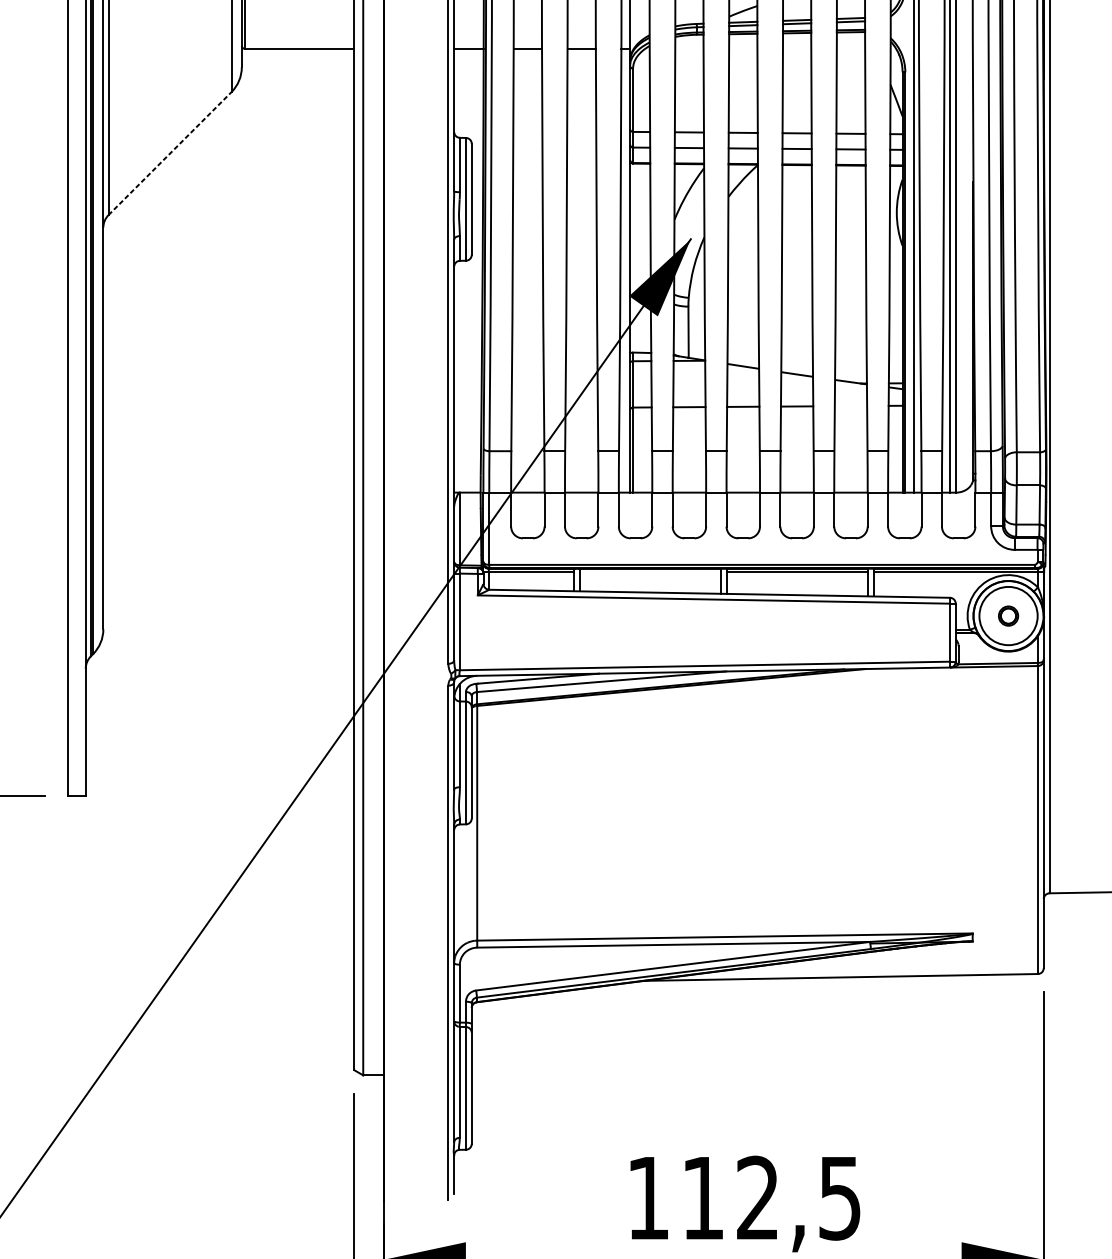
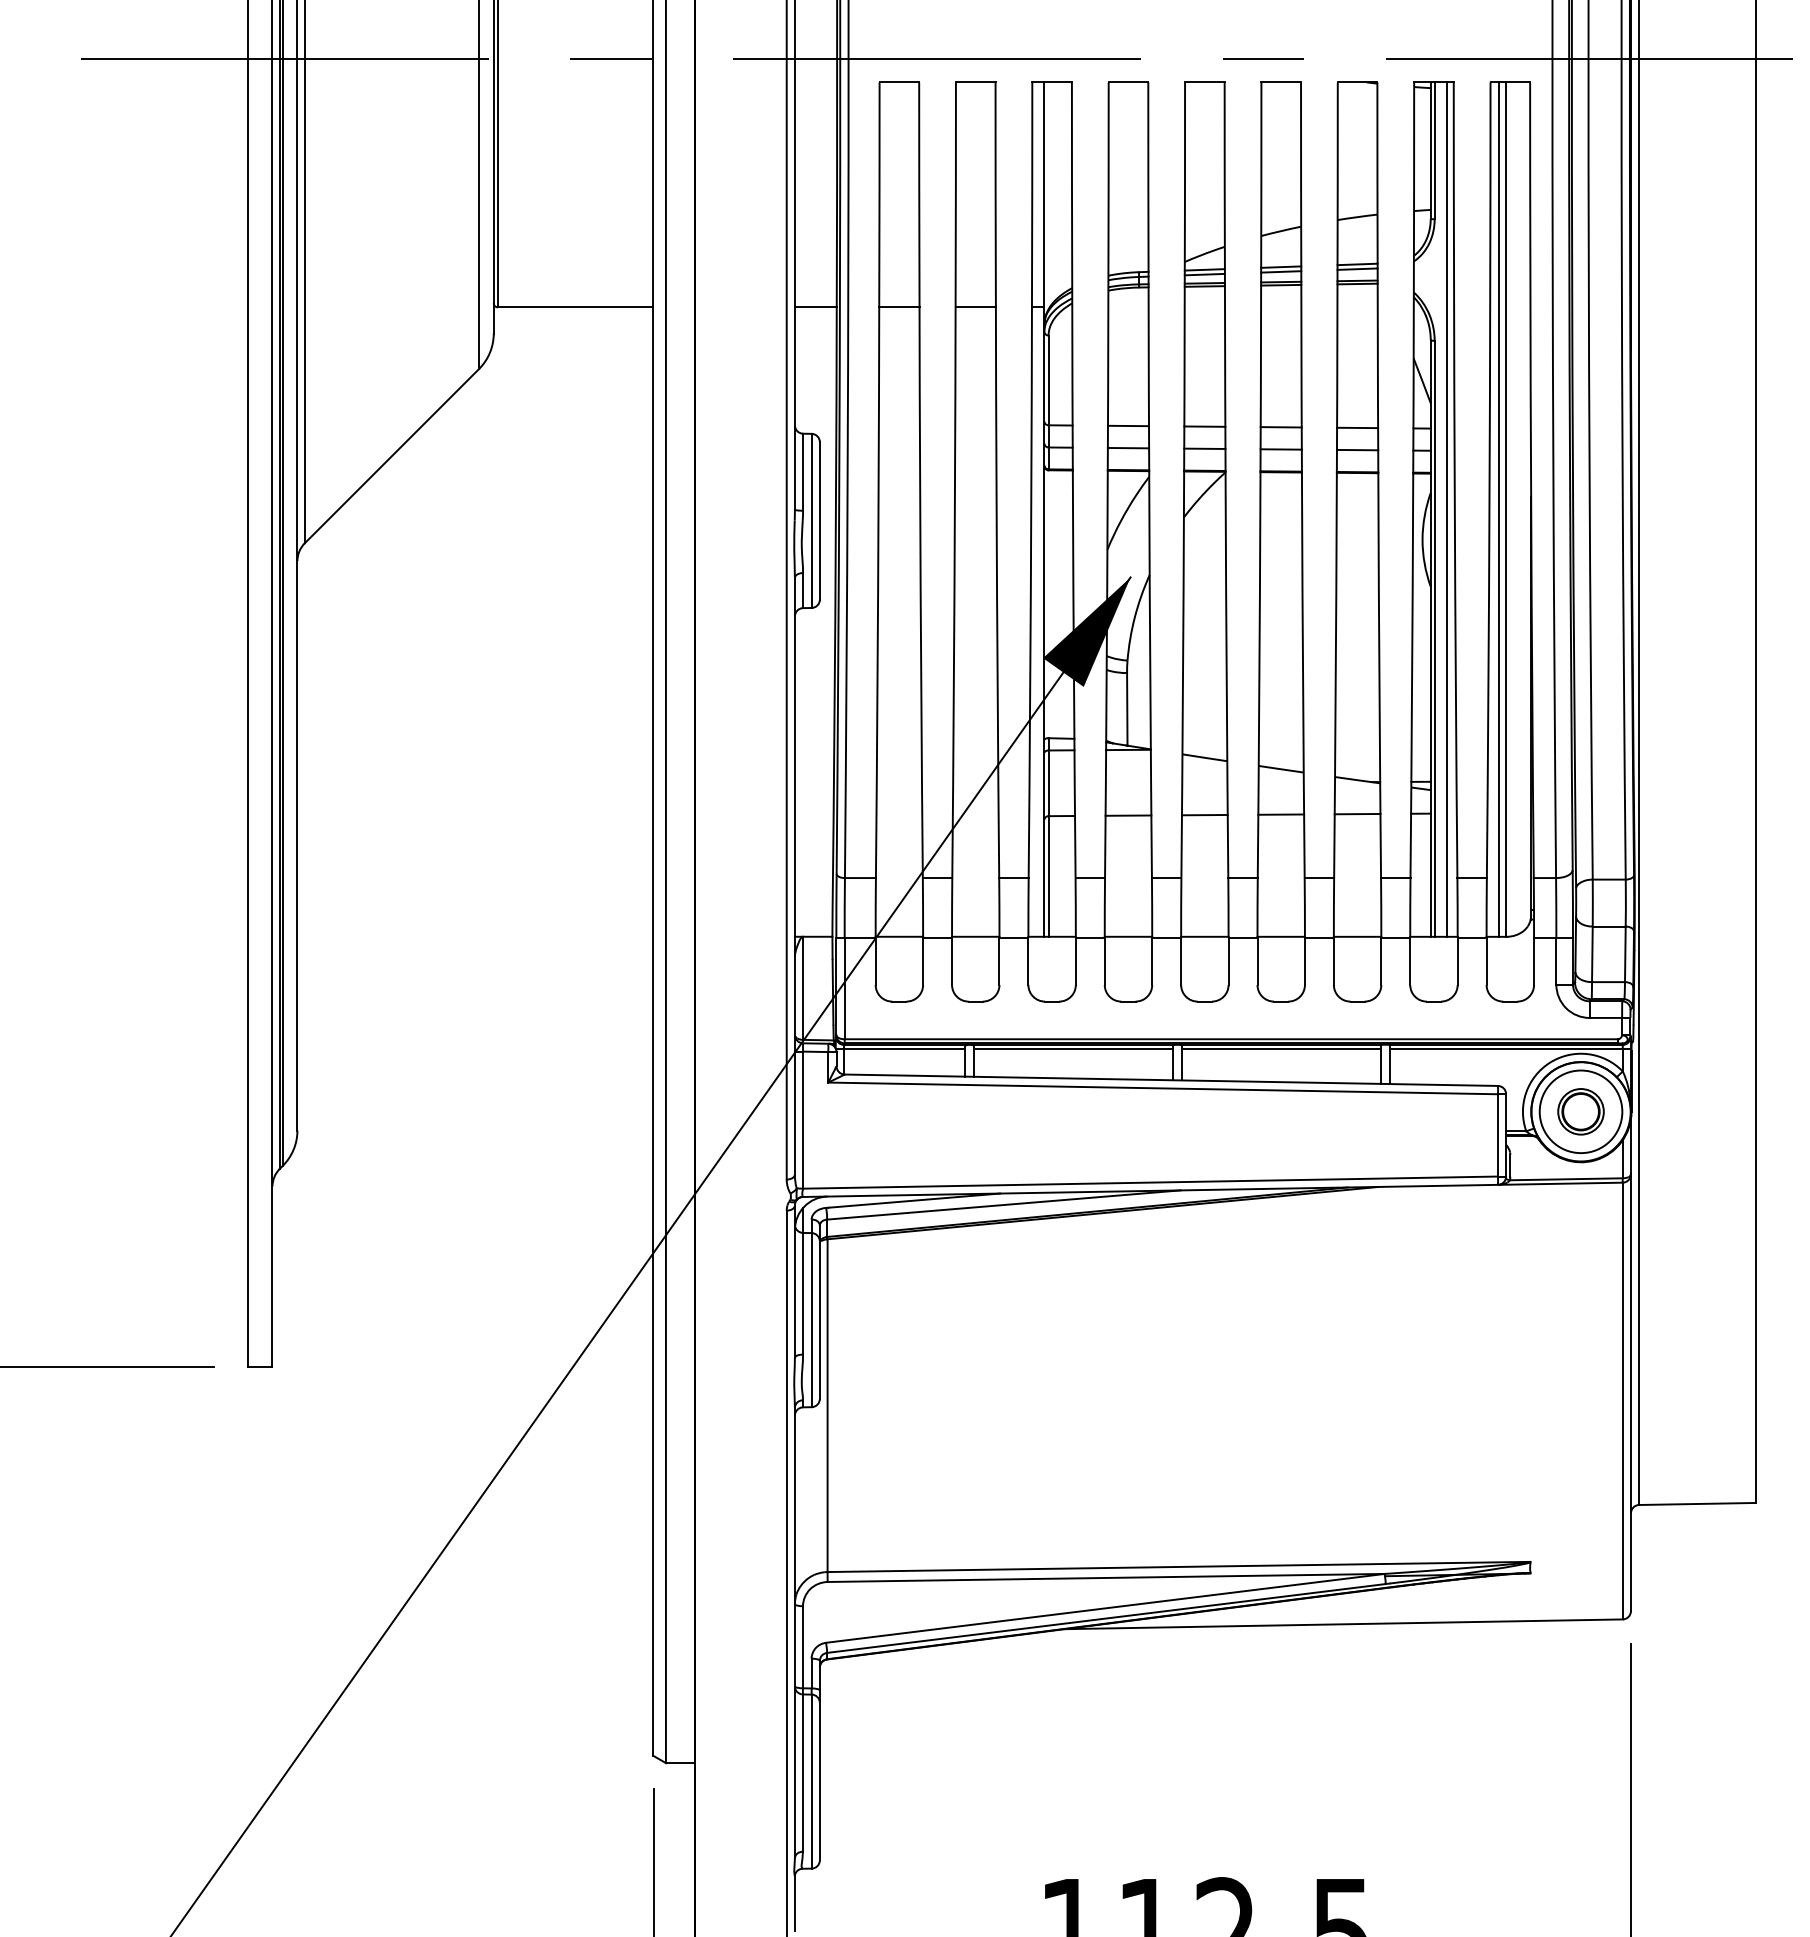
line: (170, 153) -> (392, 455), dashed -> solid
line: (850, 405) -> (1357, 813), added
line: (650, 572) -> (1073, 1049), added
part: (1008, 615) -> (1580, 1111), size x1.67

